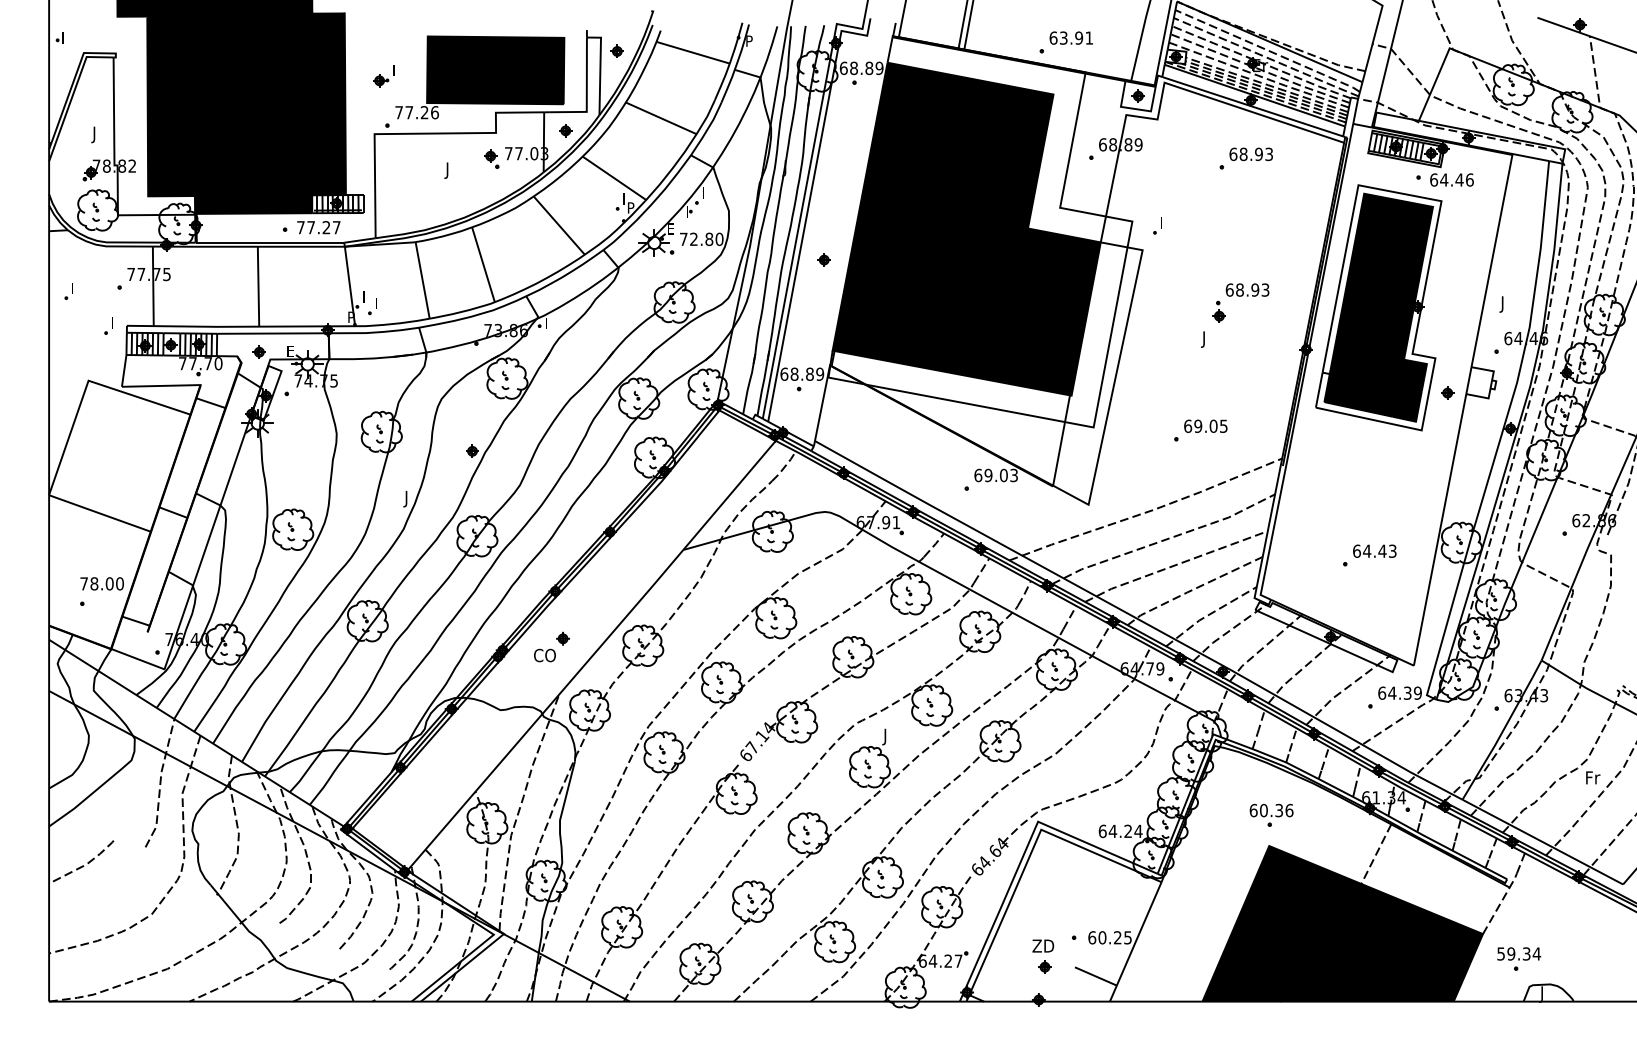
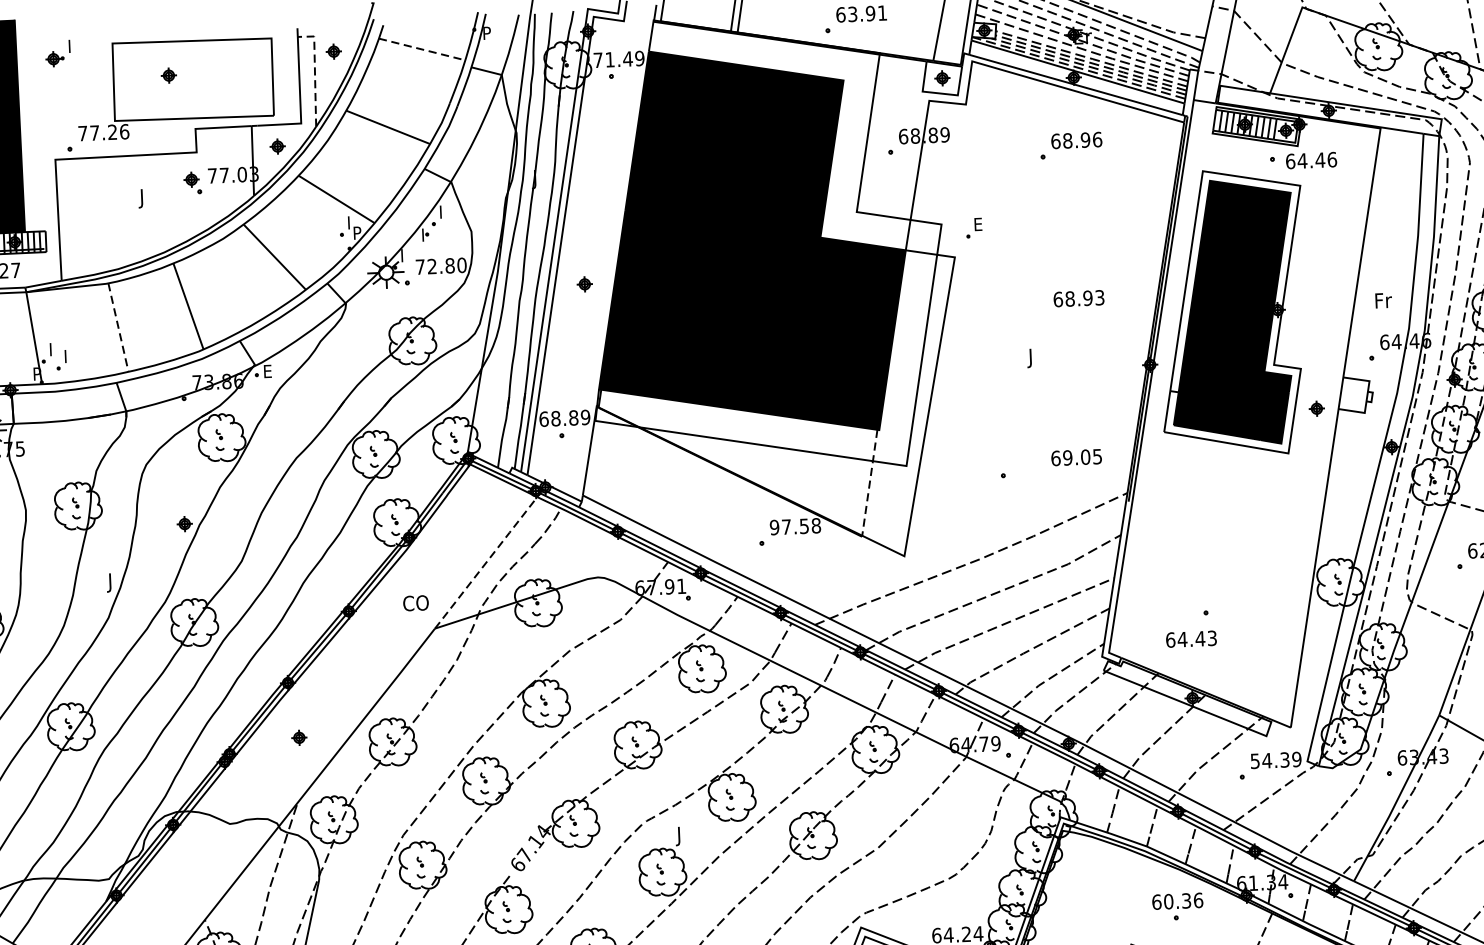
line: (693, 52) -> (422, 49), solid -> dashed
line: (600, 68) -> (315, 72), solid -> dashed
text: (856, 68) -> (613, 59), 68.89 -> 71.49
fill: (495, 70) -> (193, 79), removed
part: (383, 76) -> (57, 53), moved
text: (1269, 154) -> (1097, 139), 68.93 -> 68.96
text: (1164, 222) -> (978, 224), I -> E
text: (671, 228) -> (405, 255), E -> I
line: (422, 280) -> (118, 327), solid -> dashed
text: (1507, 304) -> (1382, 302), J -> Fr
part: (1218, 311) -> (1046, 324), removed
text: (549, 323) -> (268, 371), I -> E
text: (1205, 425) -> (1076, 456), moved
line: (1061, 441) -> (869, 483), solid -> dashed
text: (996, 475) -> (795, 526), 69.03 -> 97.58
line: (730, 494) -> (487, 561), solid -> dashed
text: (1374, 550) -> (1191, 638), moved
text: (544, 655) -> (415, 603), moved
text: (1382, 692) -> (1255, 760), 64.39 -> 54.39
part: (1271, 814) -> (1177, 905), moved

